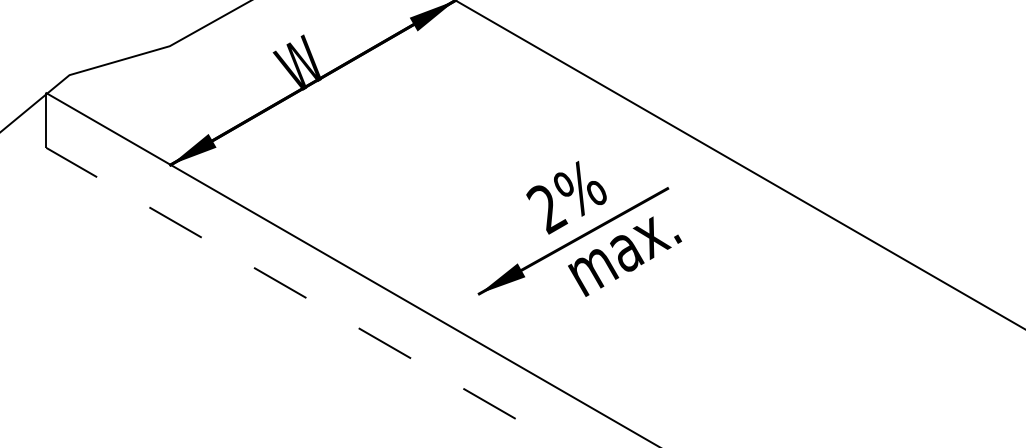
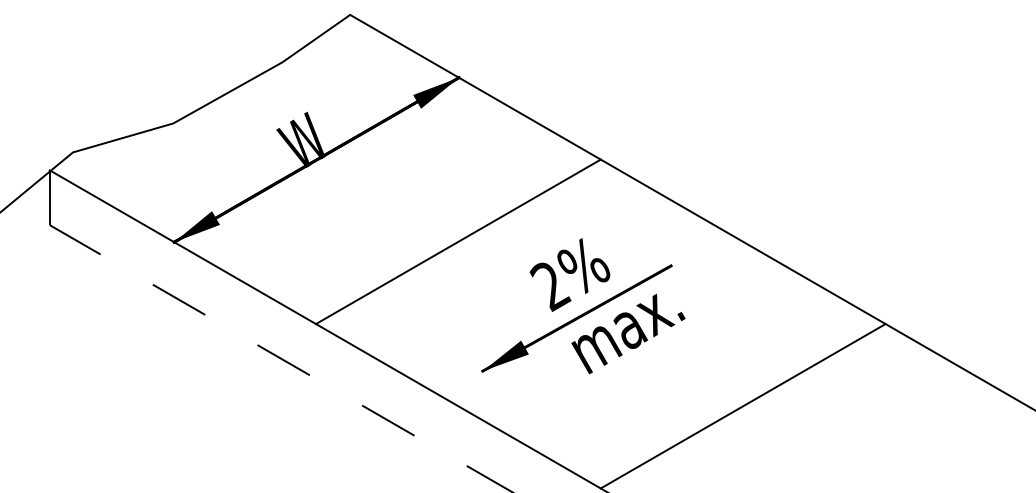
line: (454, 164) -> (457, 241), added
line: (739, 329) -> (742, 406), added

